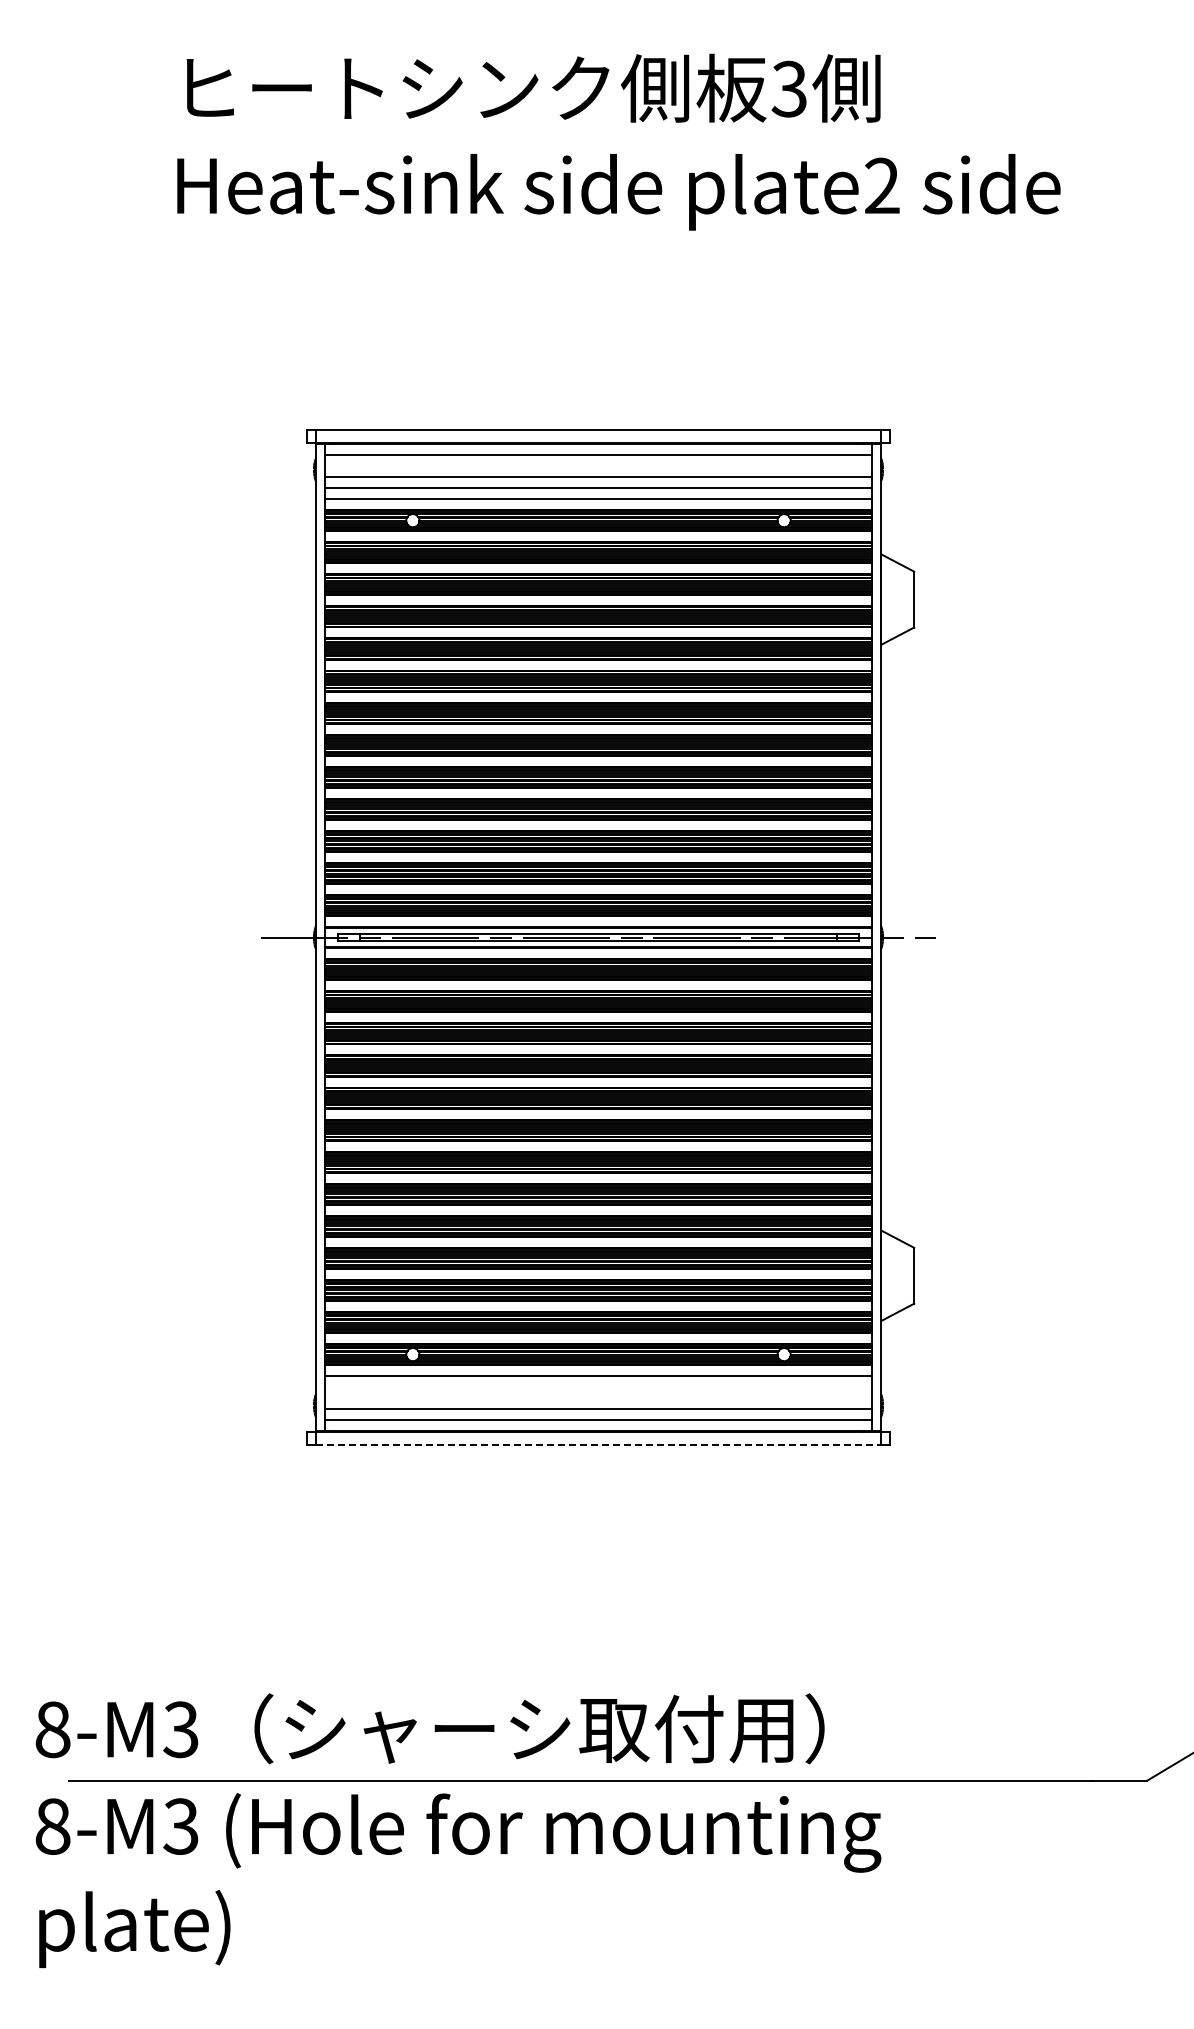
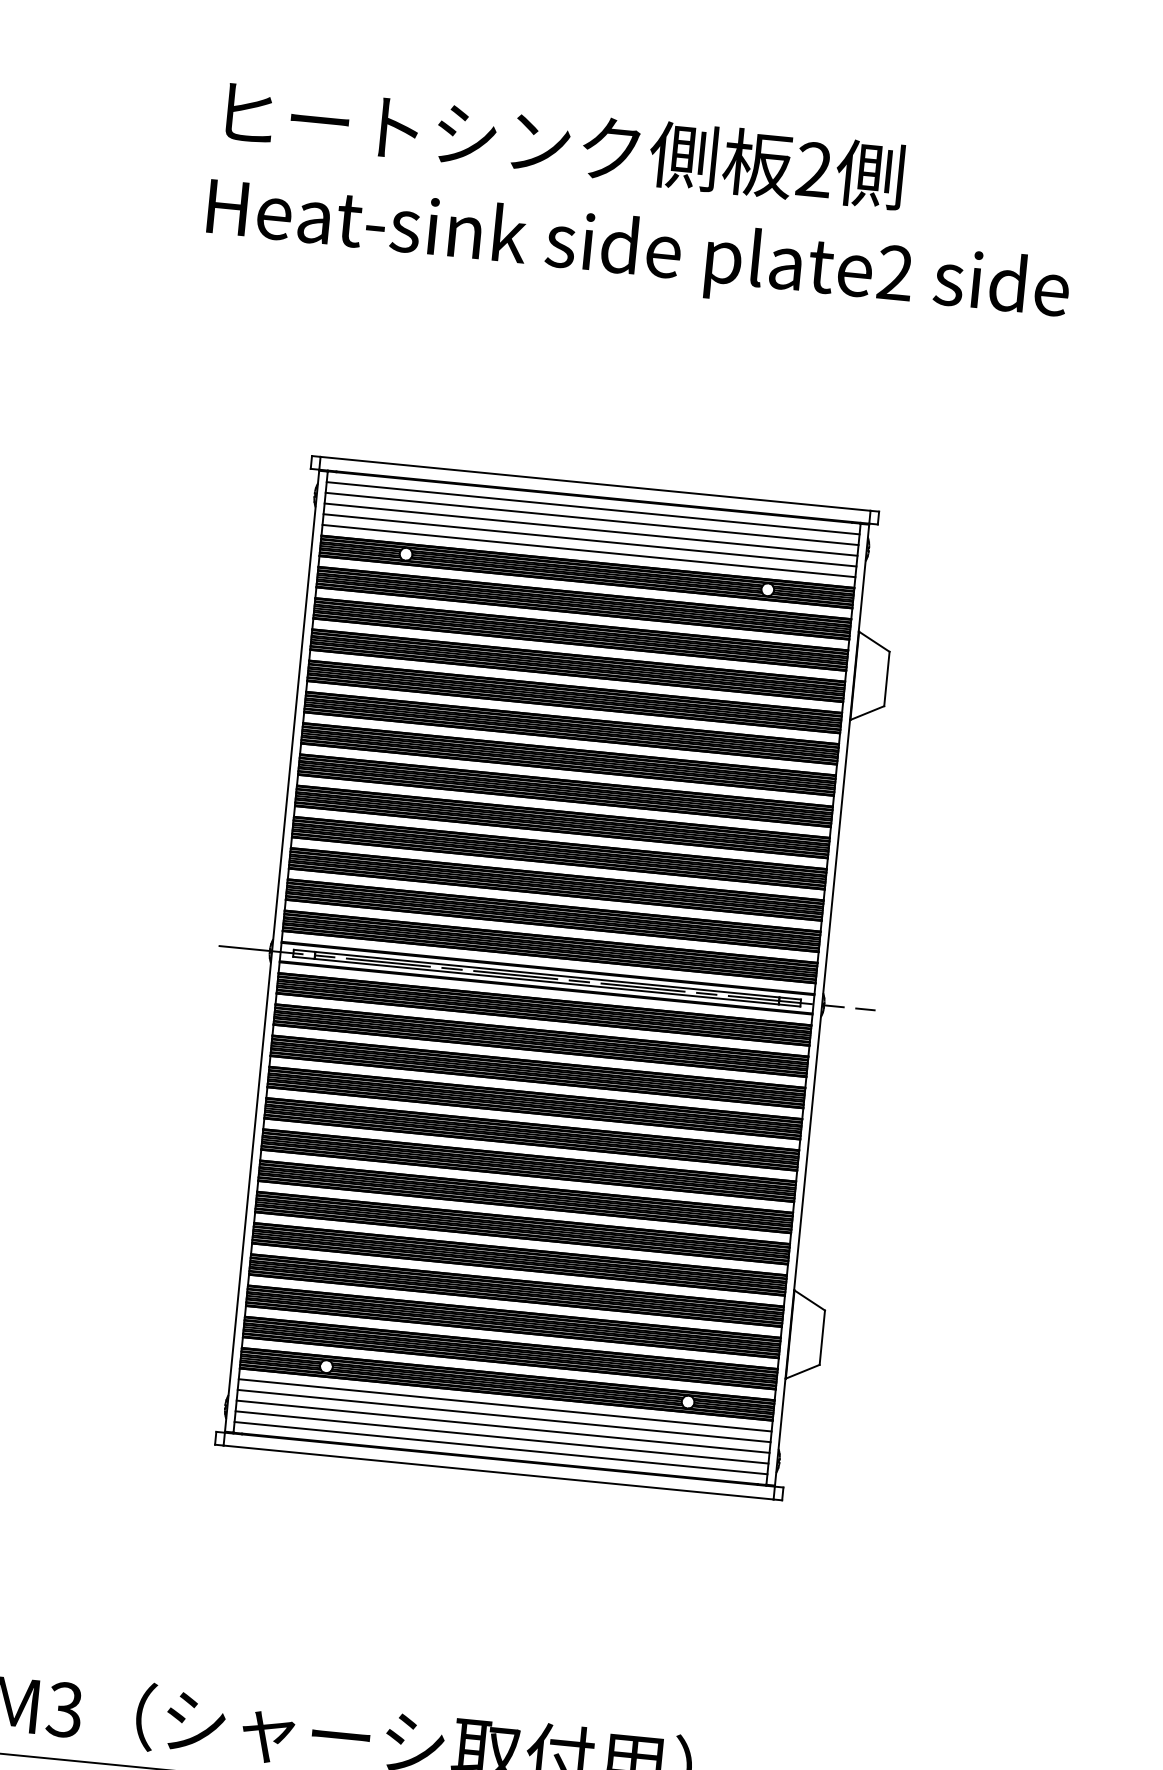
text: (788, 89) -> (813, 170), 3 -> 2
line: (598, 466) -> (592, 519), added
line: (598, 1387) -> (504, 1416), added
line: (598, 1398) -> (503, 1427), added
line: (599, 1445) -> (499, 1472), dashed -> solid

